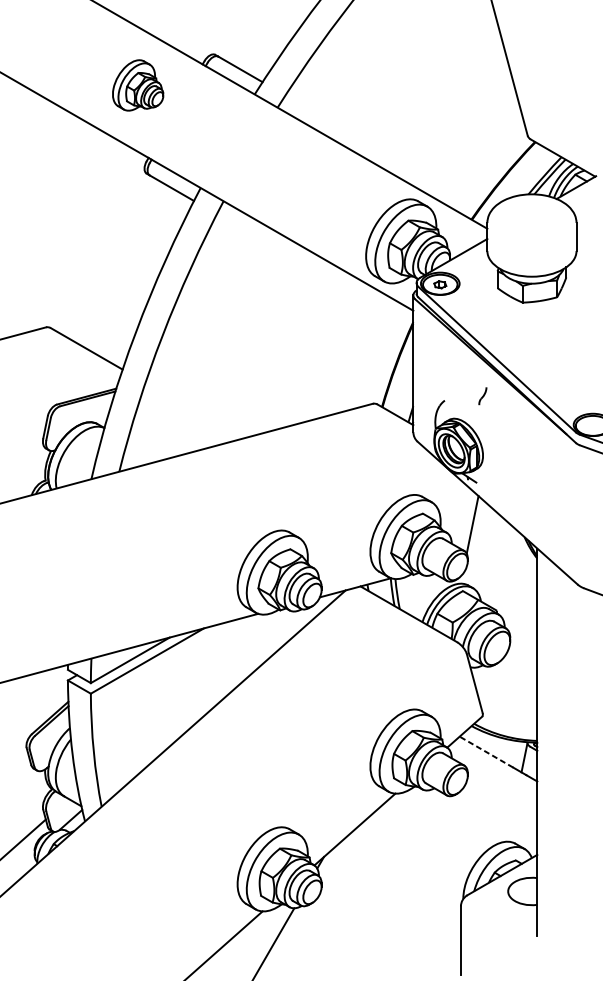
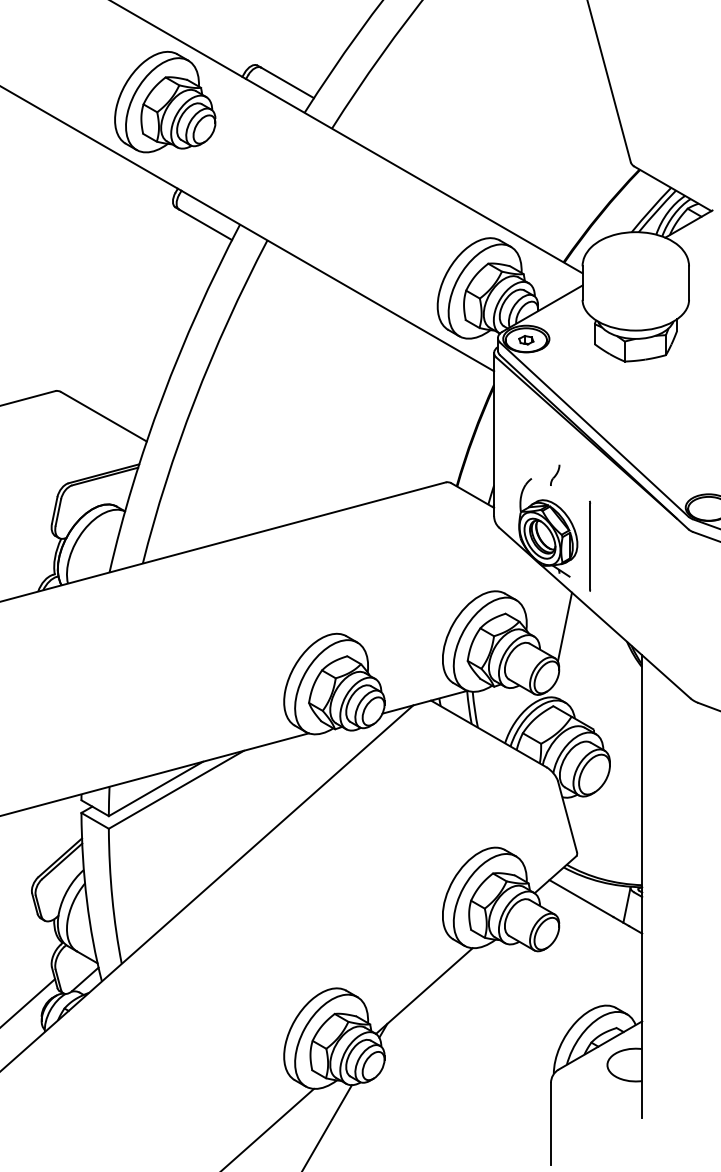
part: (138, 84) -> (165, 101), size x1.67
part: (483, 395) -> (555, 474), moved
line: (494, 456) -> (590, 545), added
line: (486, 752) -> (581, 898), dashed -> solid

